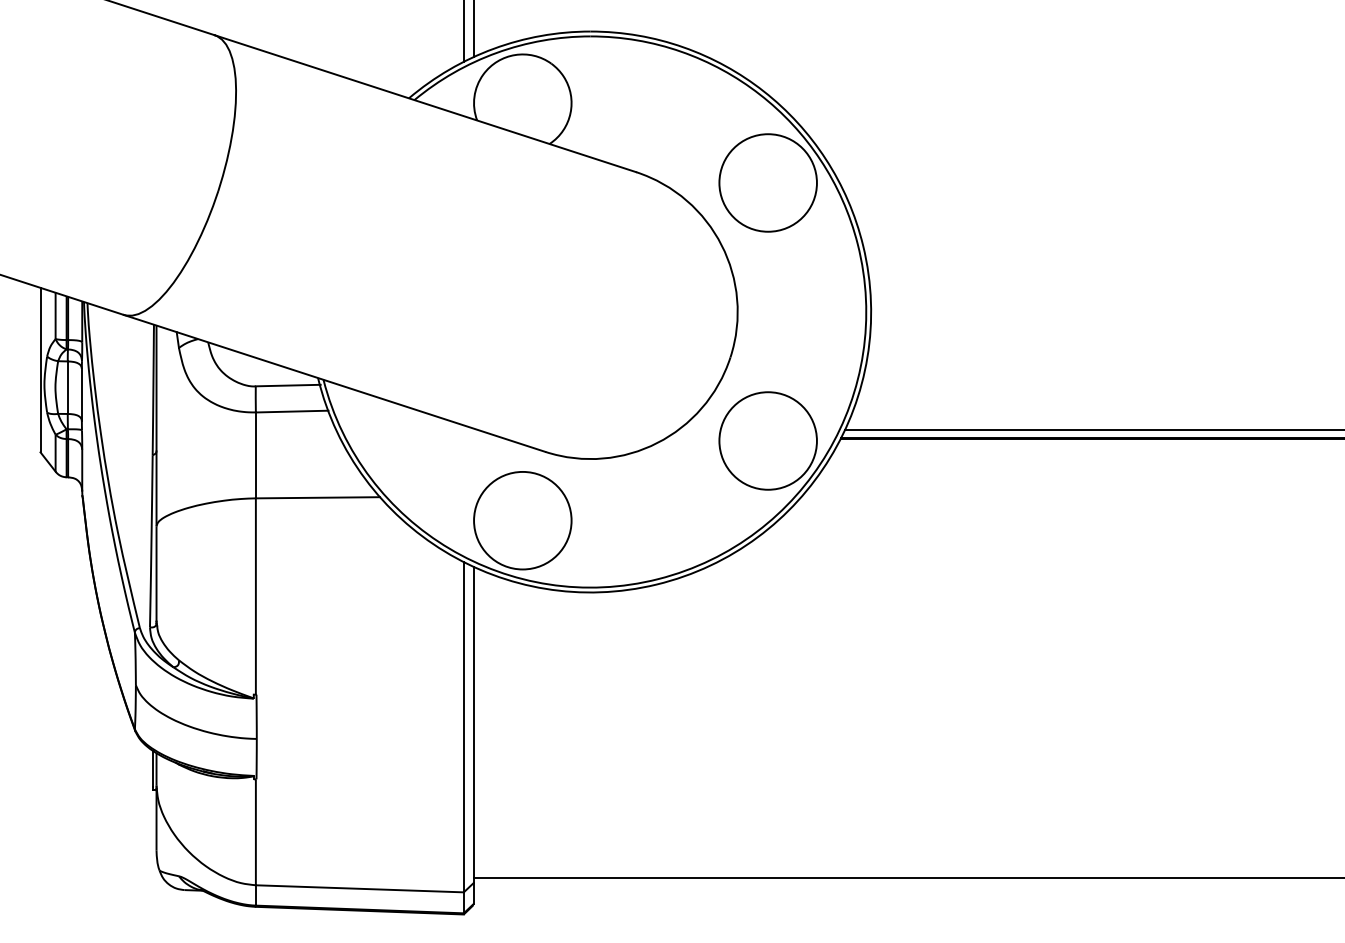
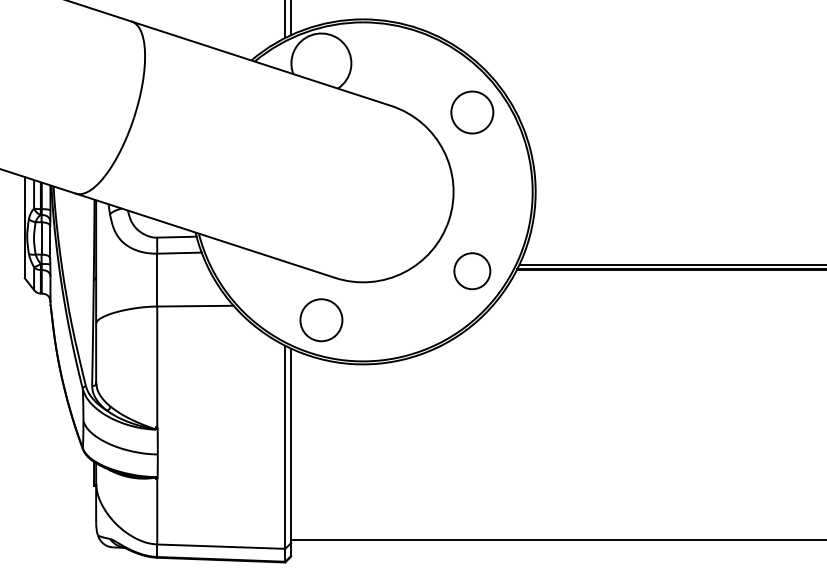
circle: (768, 182) -> (472, 112), size x0.7
circle: (768, 441) -> (472, 271), size x0.6
circle: (522, 521) -> (321, 320), size x0.7

